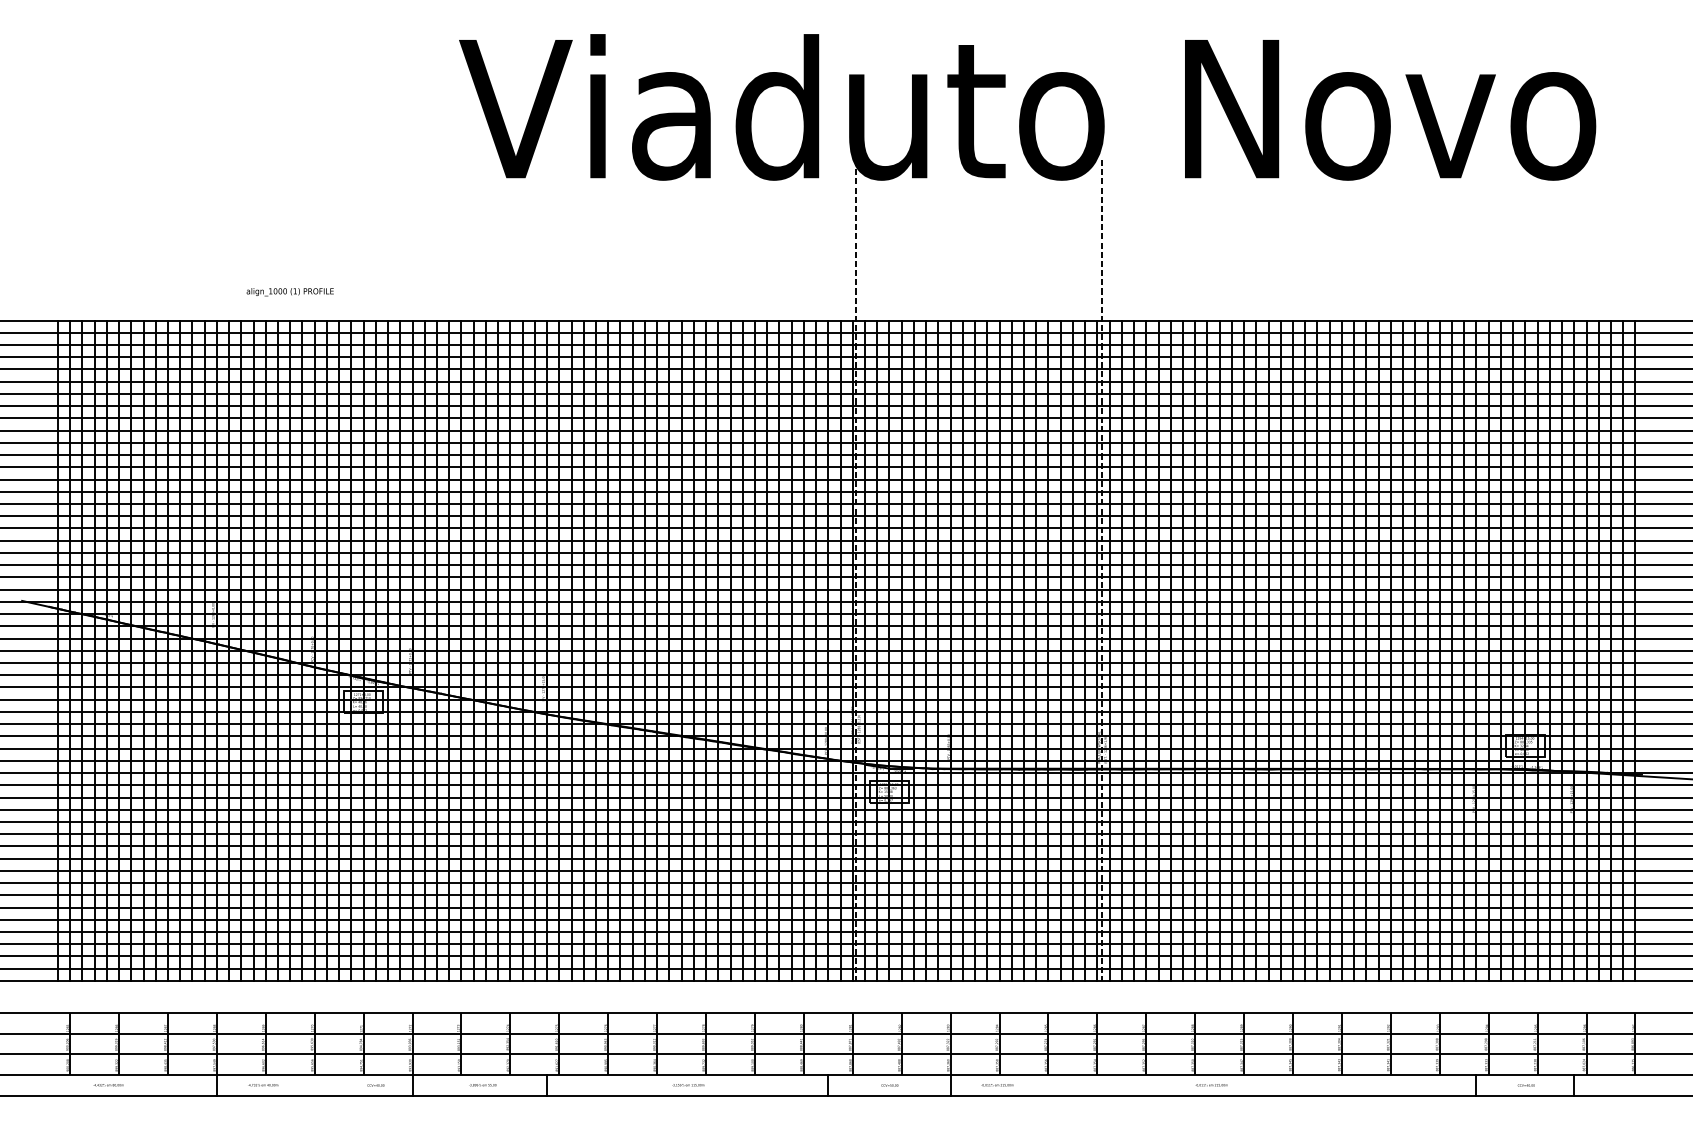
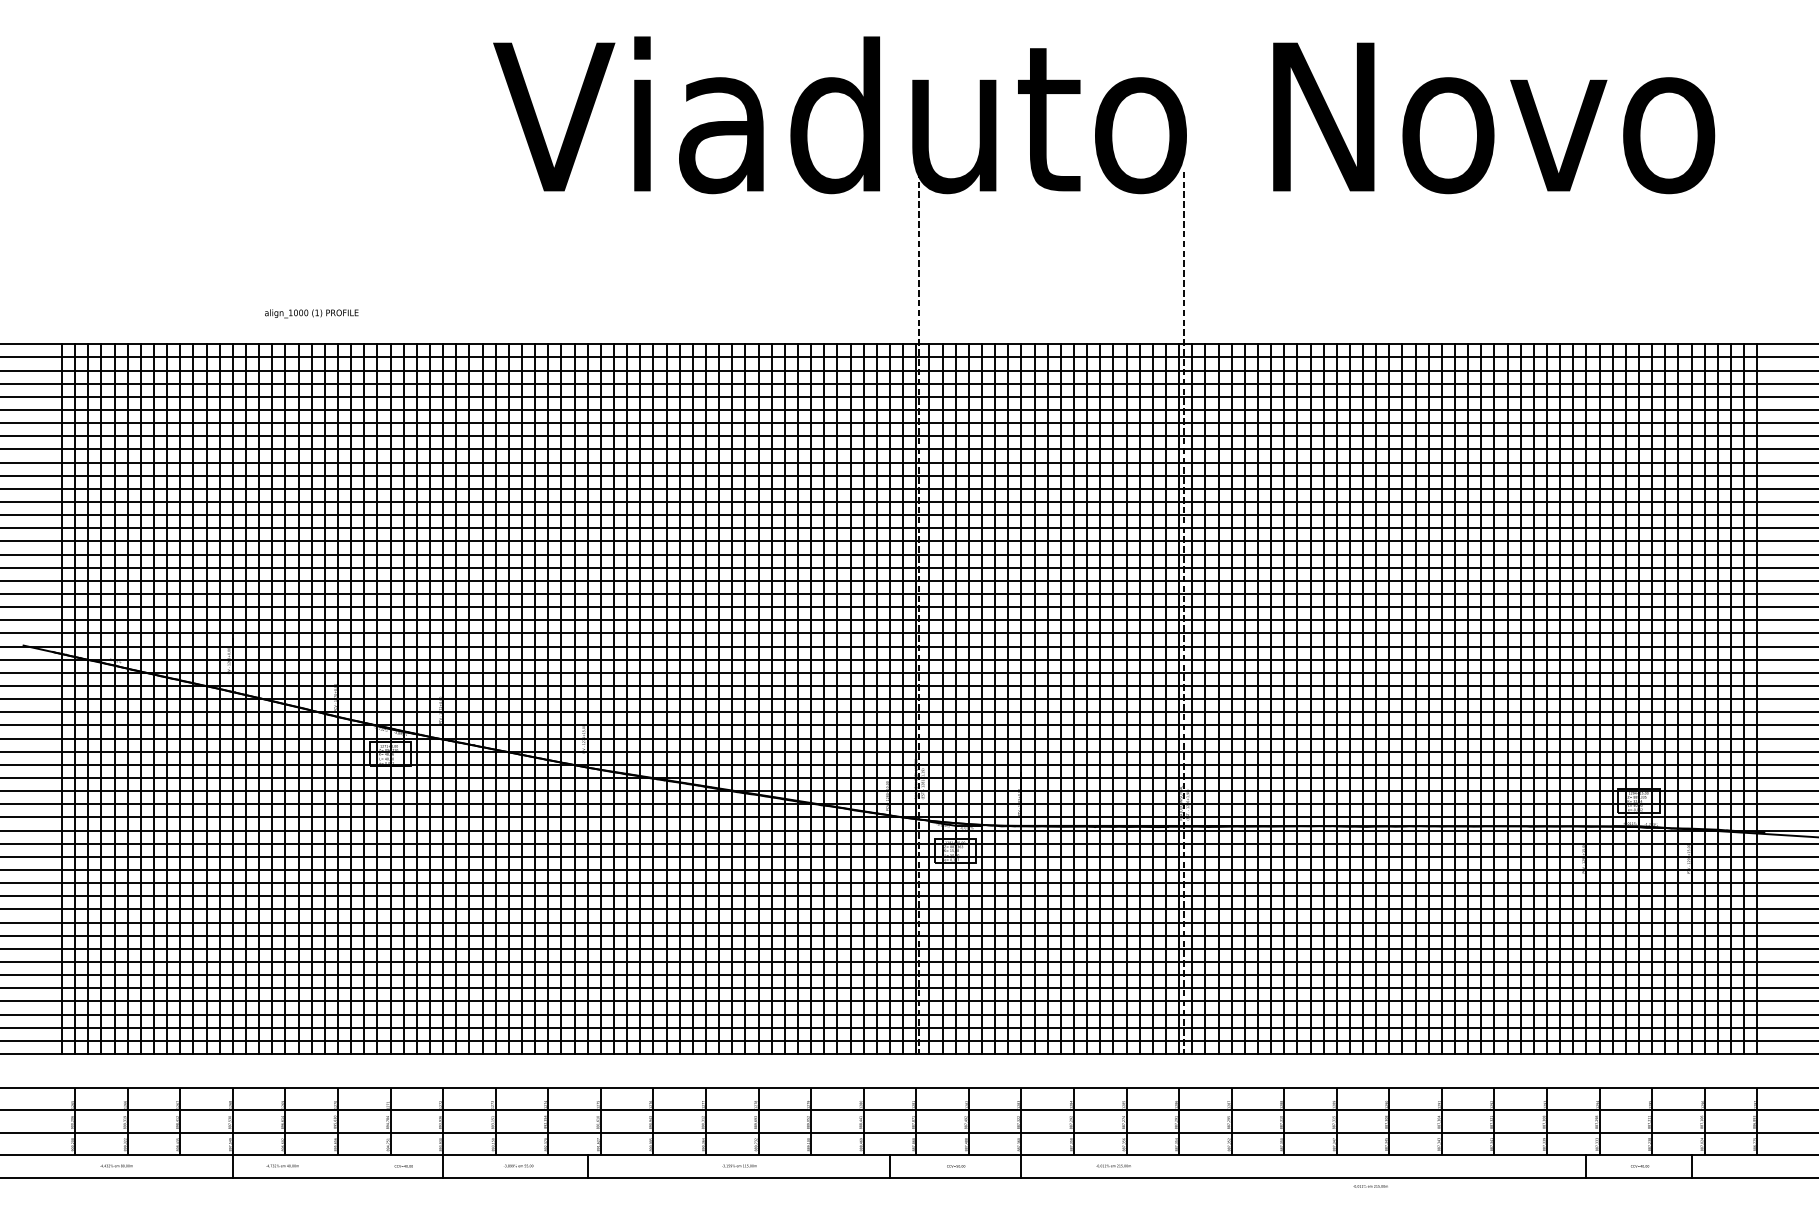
text: (997, 1085) -> (1113, 1166), moved
text: (1211, 1085) -> (1370, 1186), moved

